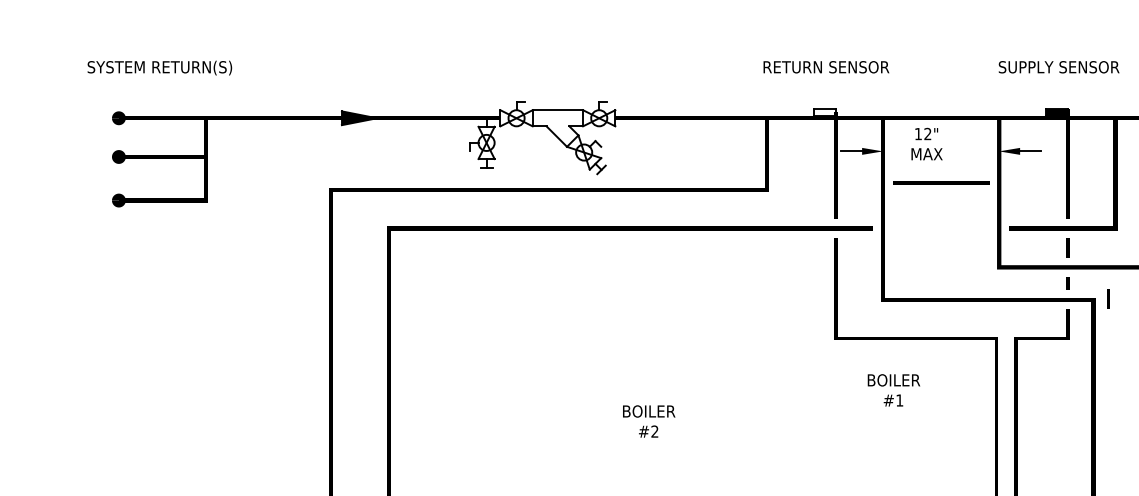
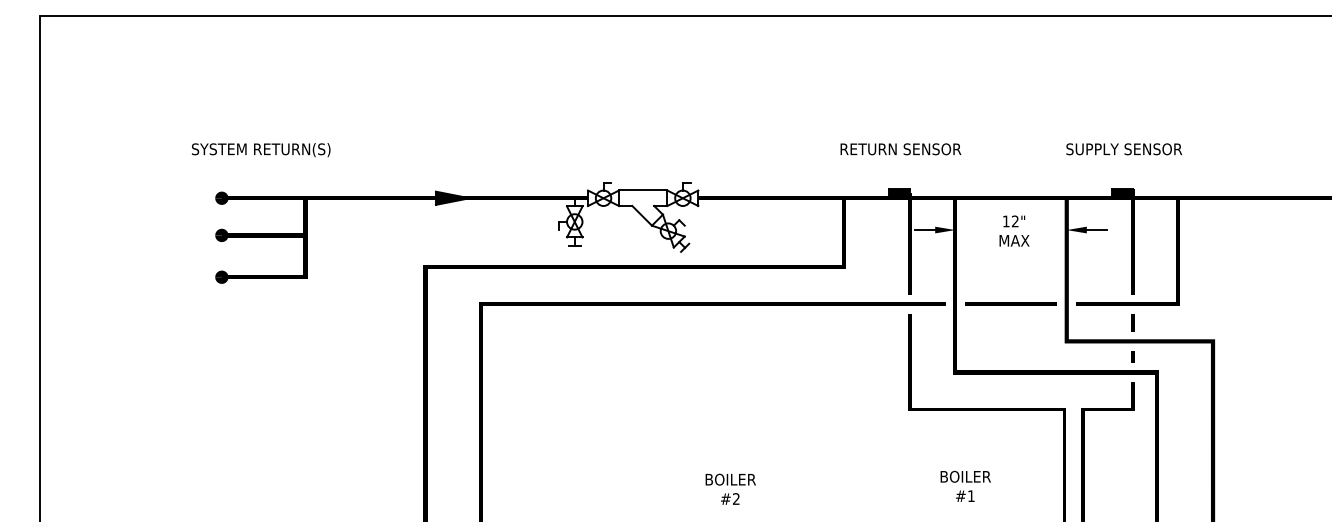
fill: (824, 112) -> (899, 192), added
text: (927, 143) -> (1014, 230), moved
line: (940, 182) -> (1010, 303), moved
line: (1108, 298) -> (1171, 371), removed
text: (893, 389) -> (965, 485), moved

